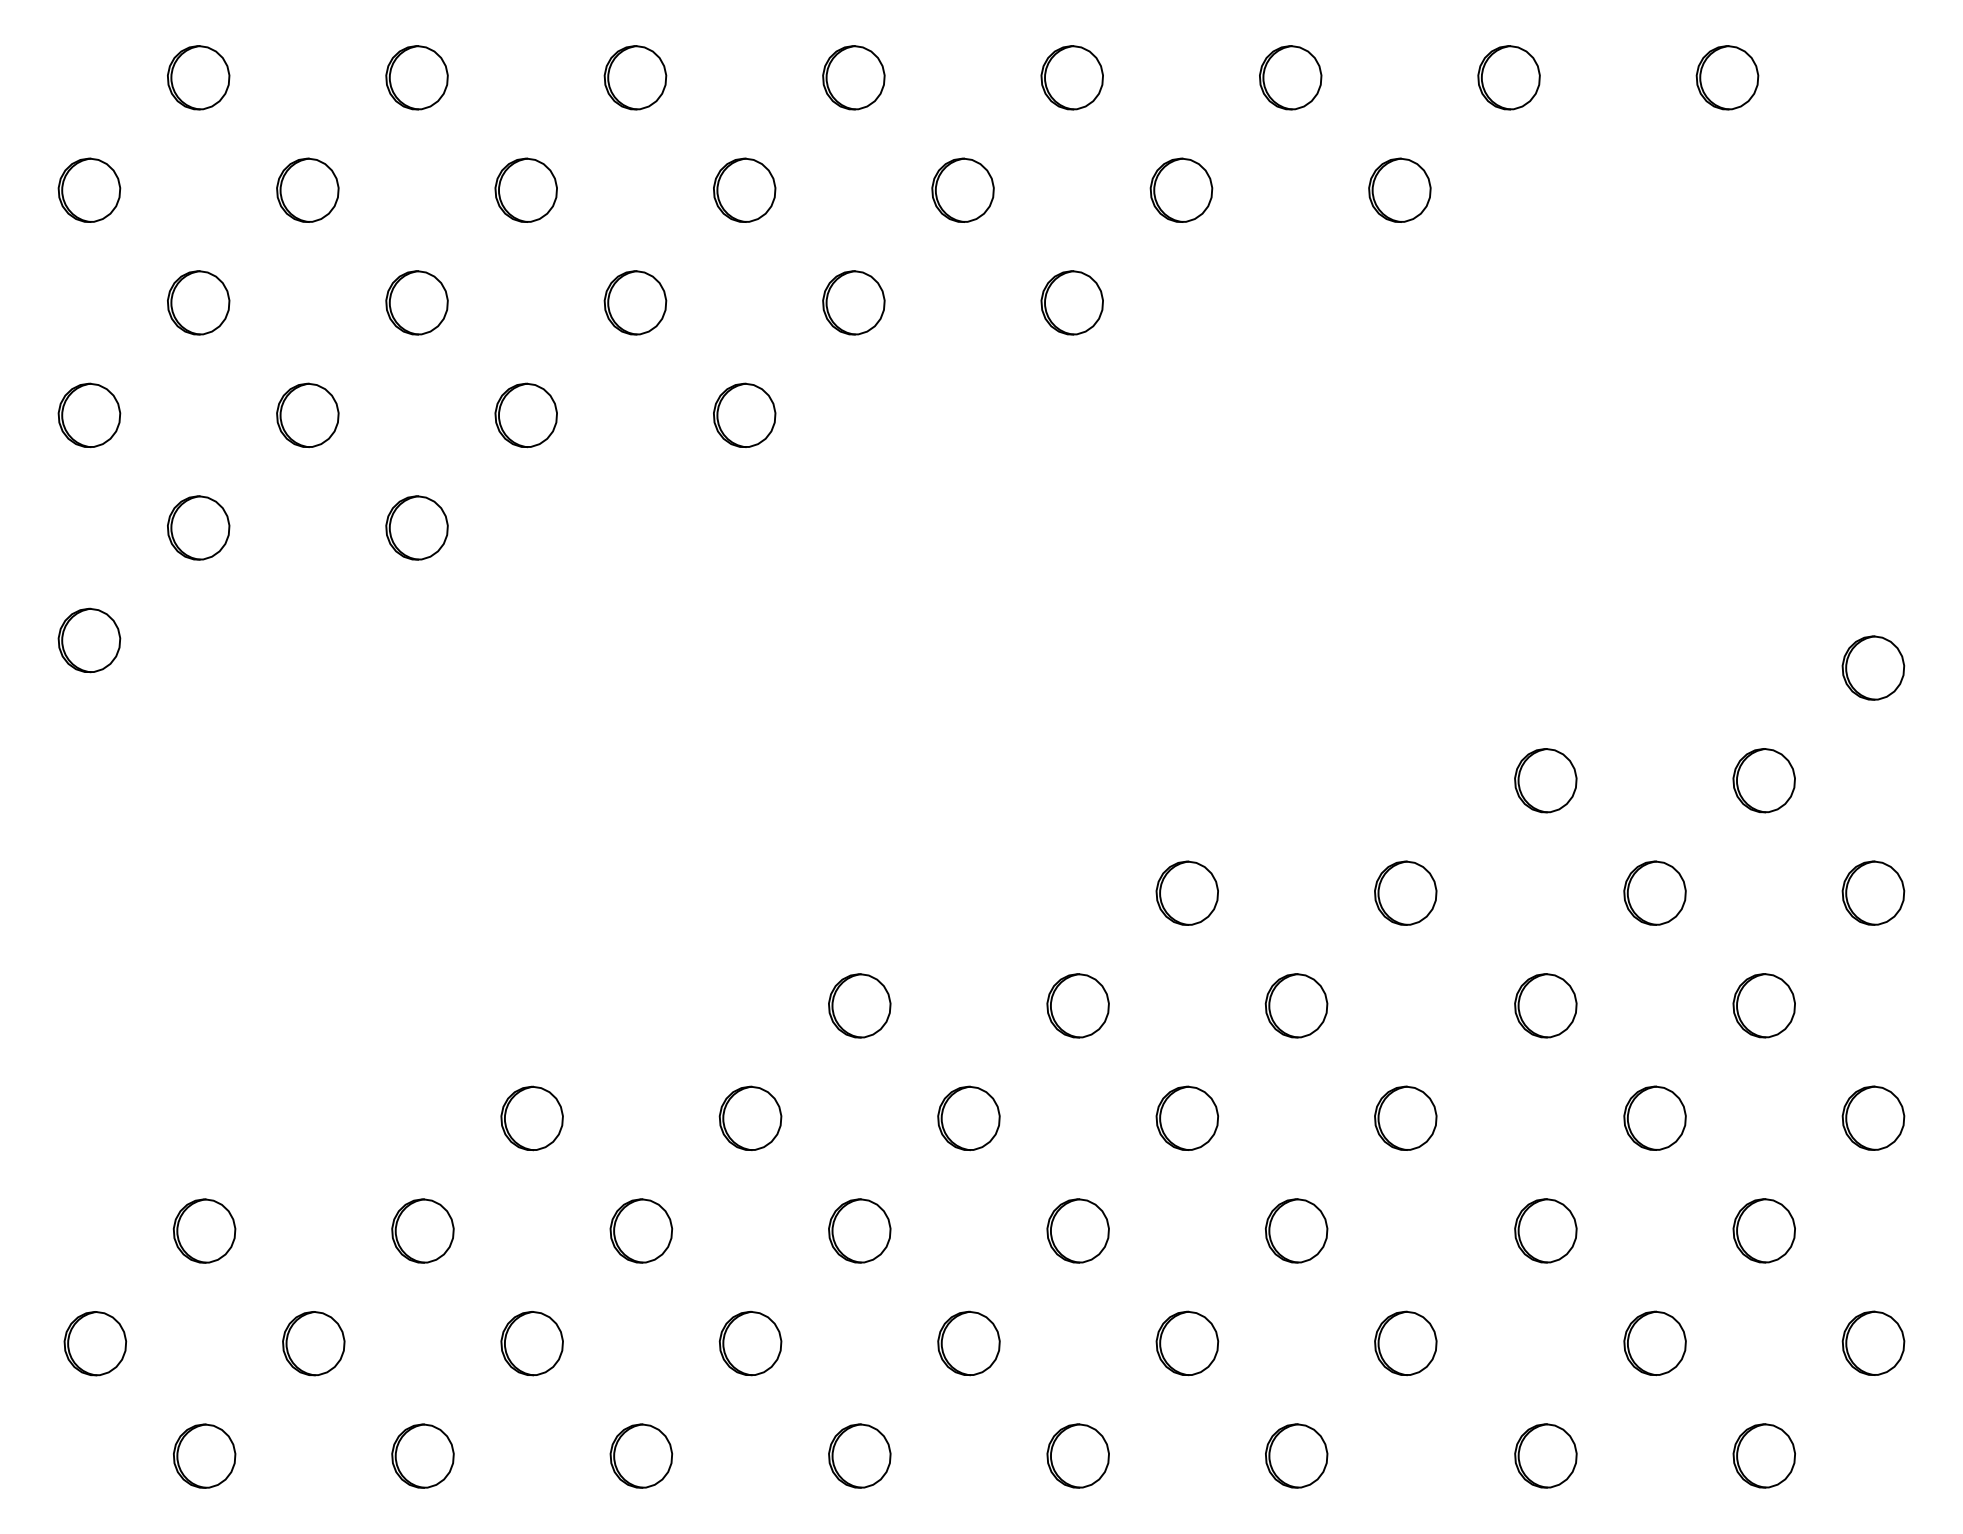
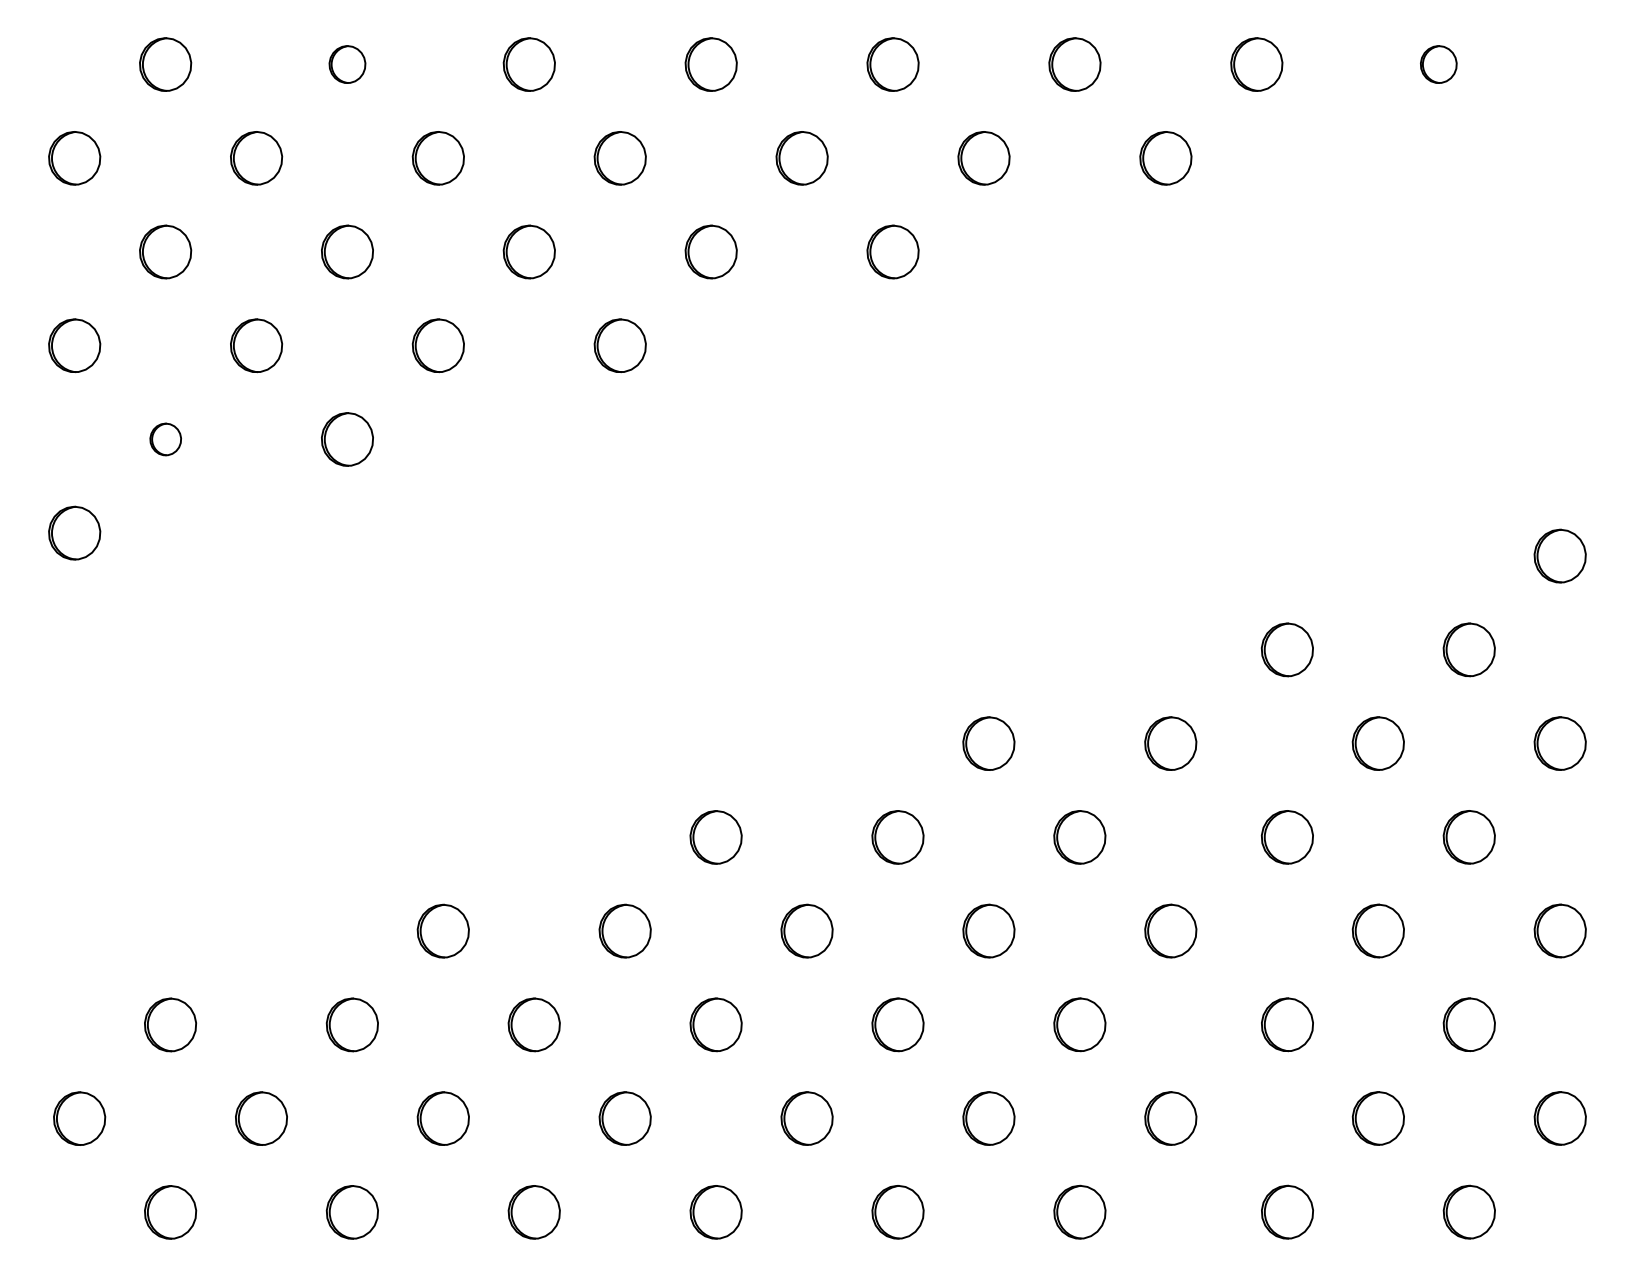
part: (417, 77) -> (347, 64), size x0.7
part: (1727, 77) -> (1438, 64), size x0.7
part: (198, 528) -> (165, 439), size x0.6

